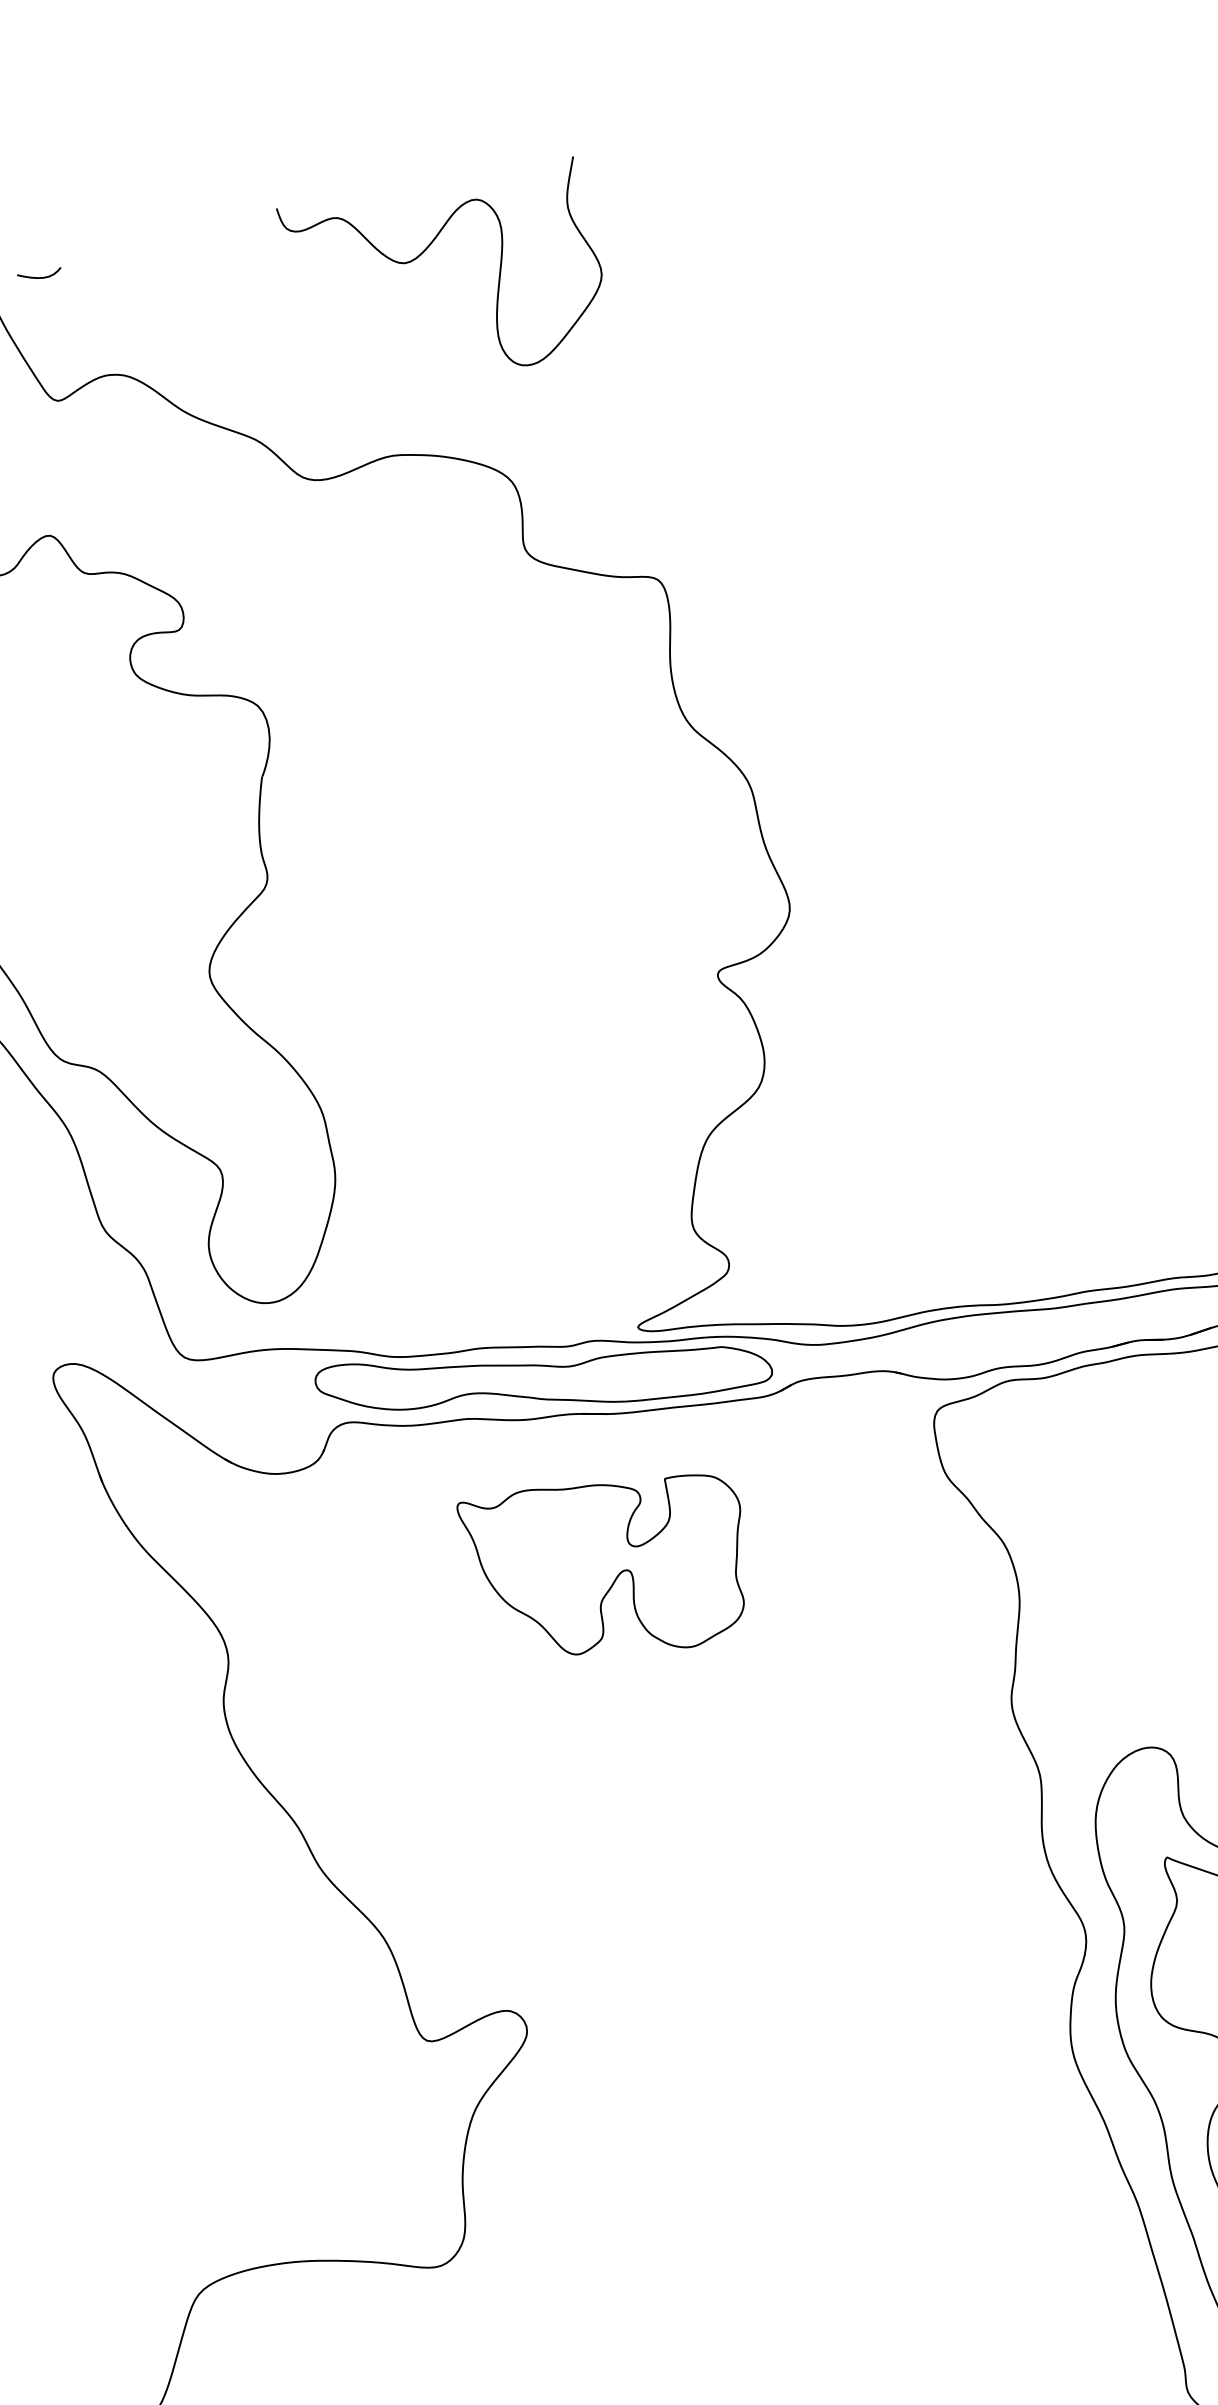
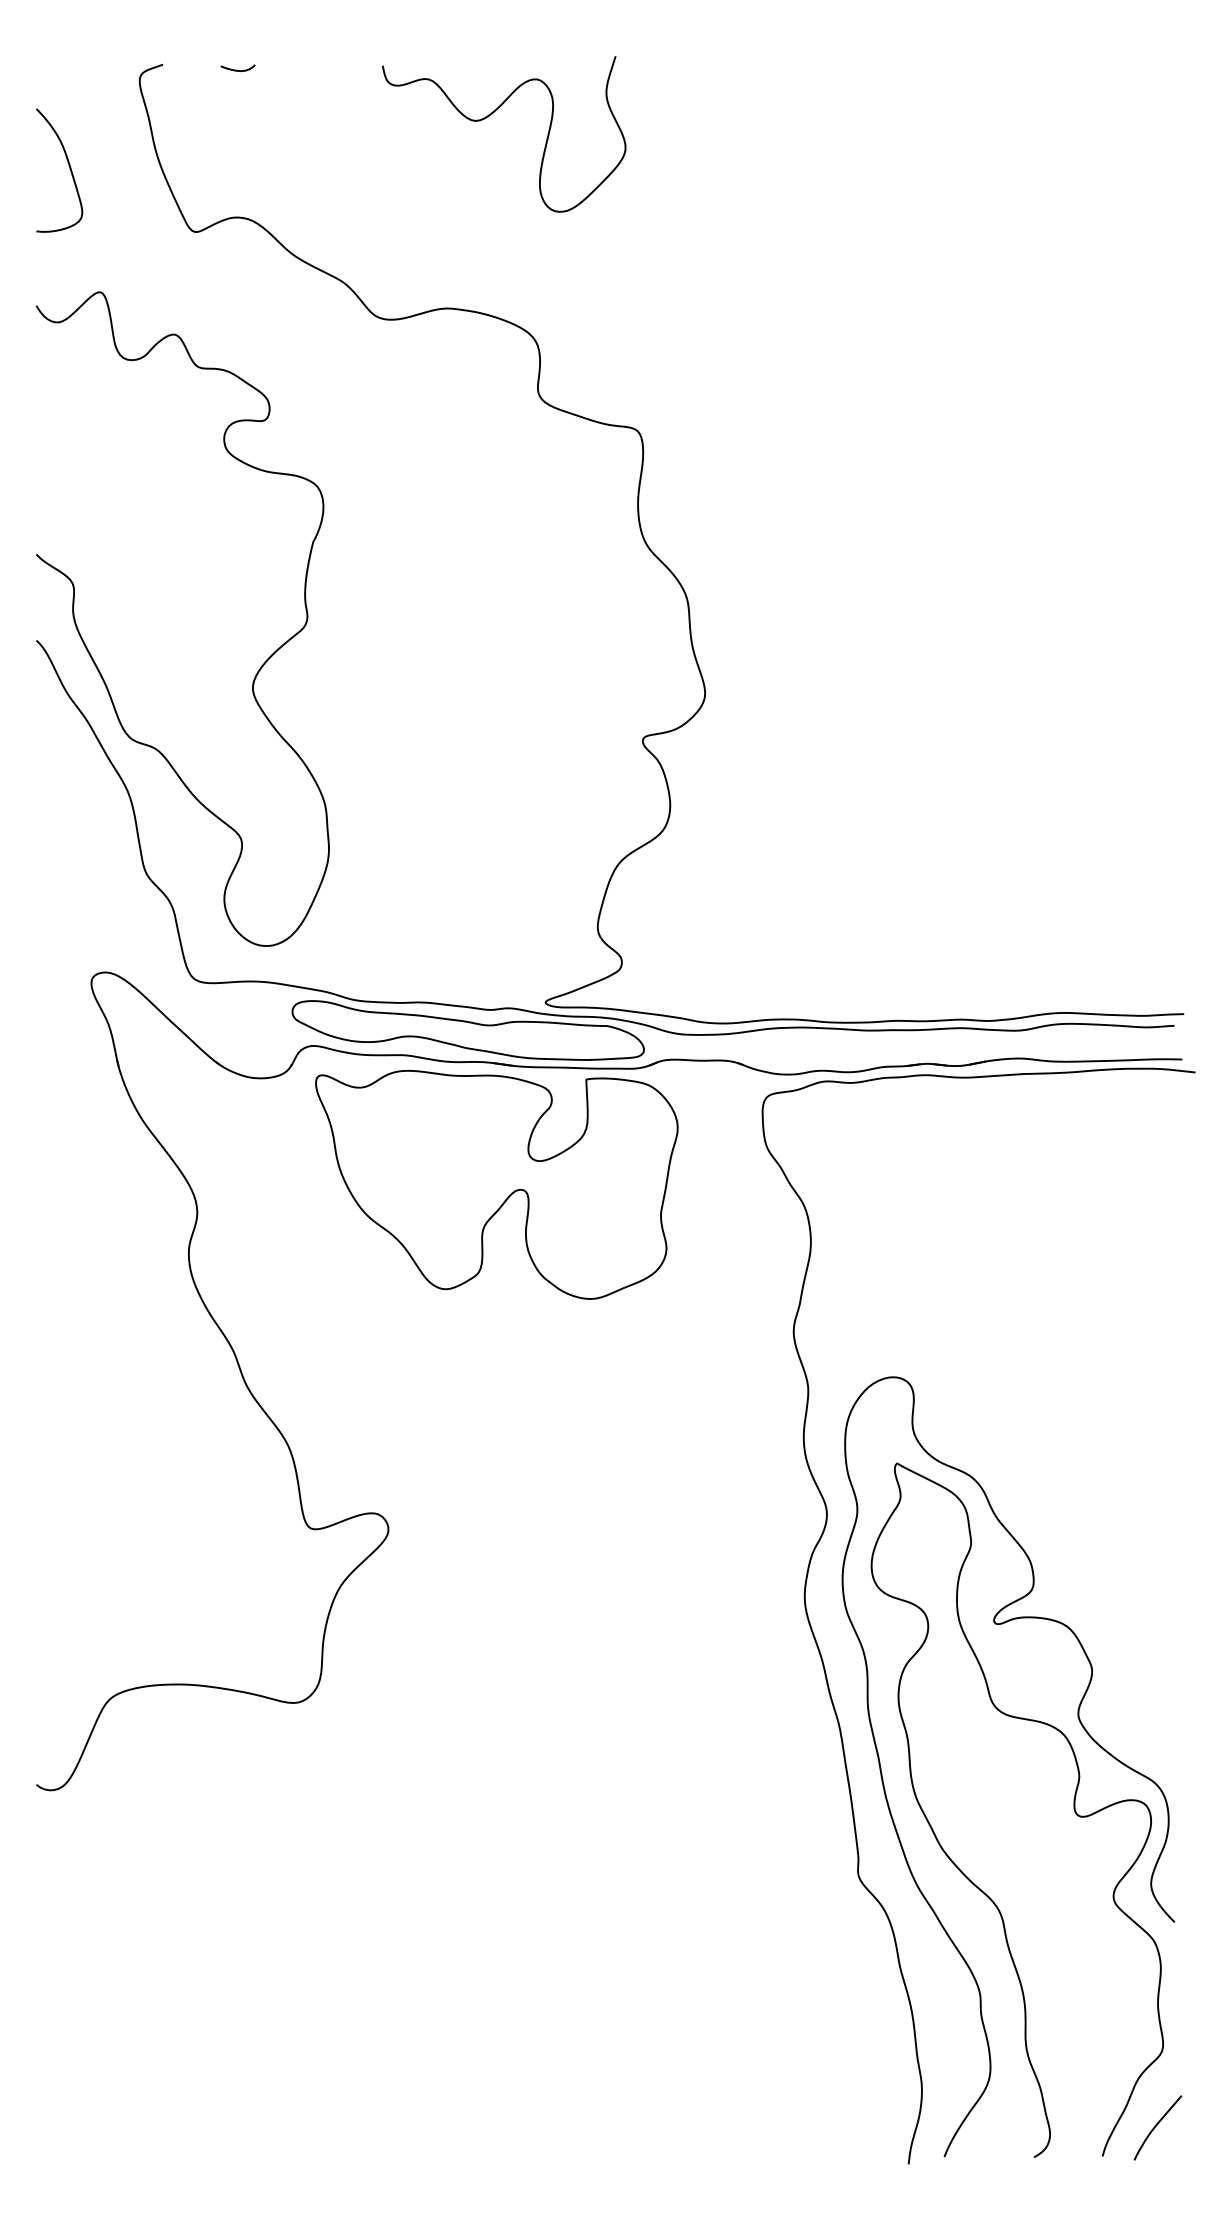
curve: (425, 252) -> (492, 114), moved
curve: (37, 276) -> (236, 69), moved
part: (606, 1568) -> (496, 1184), size x1.67

